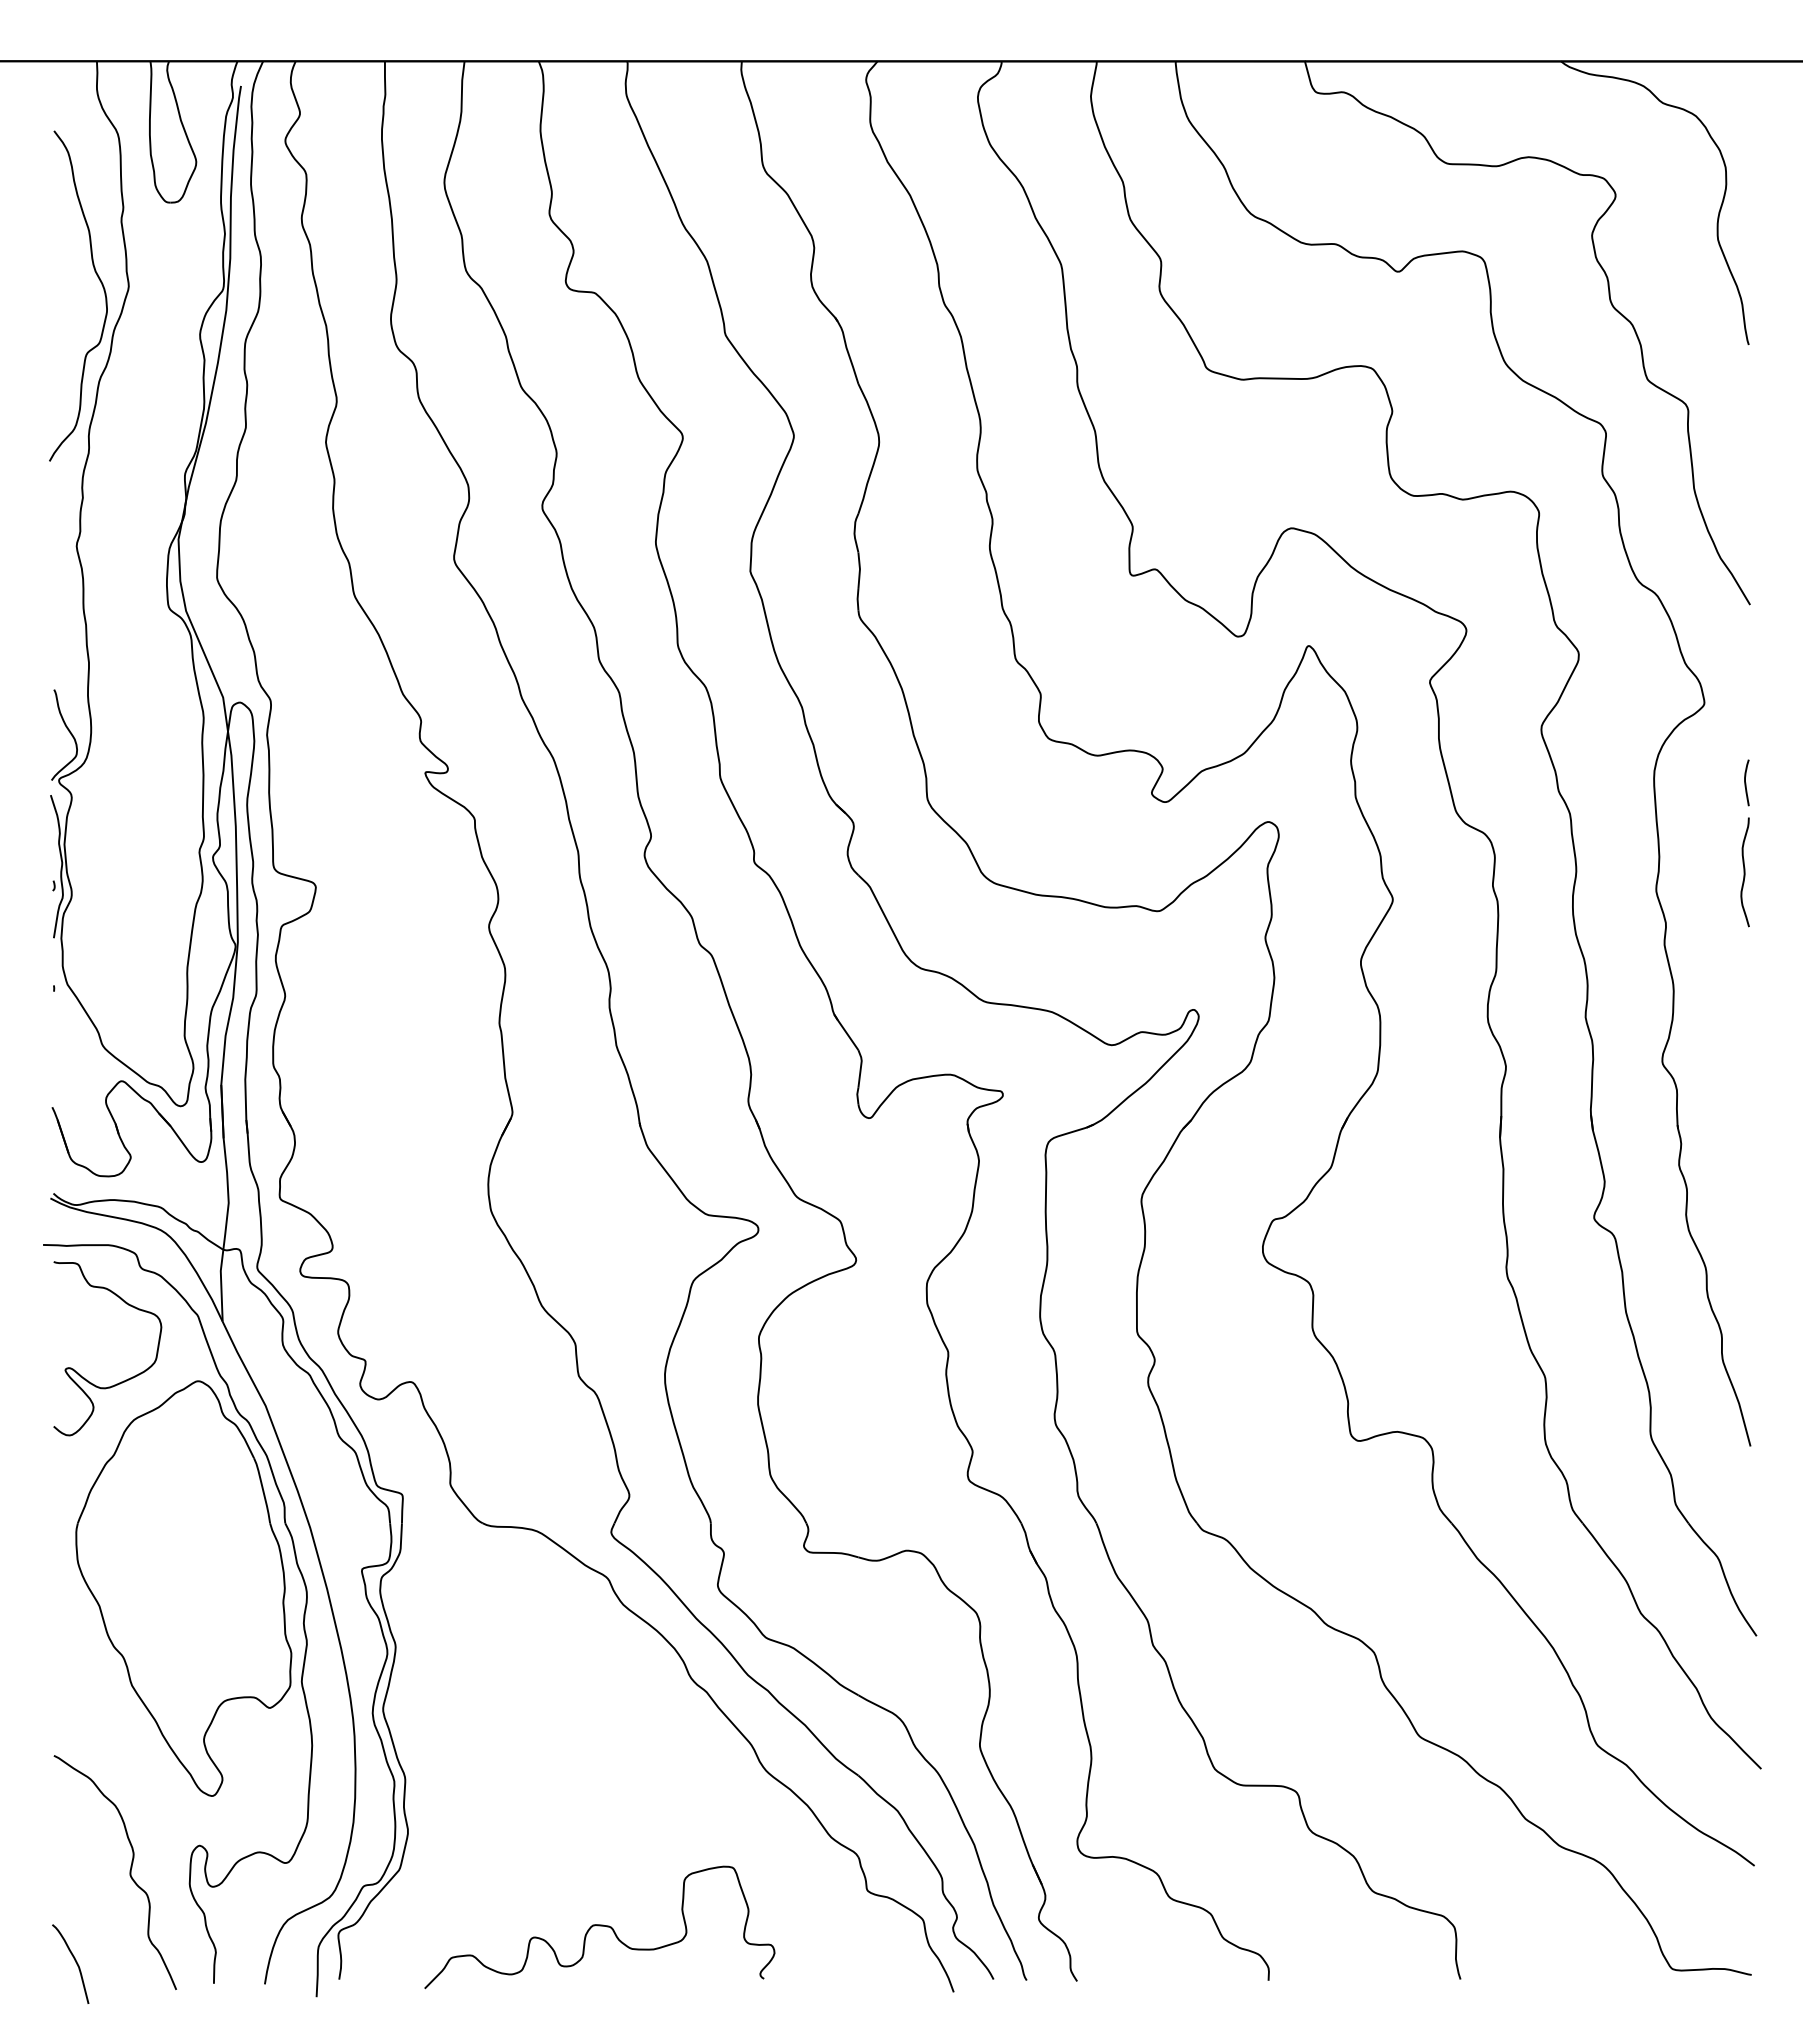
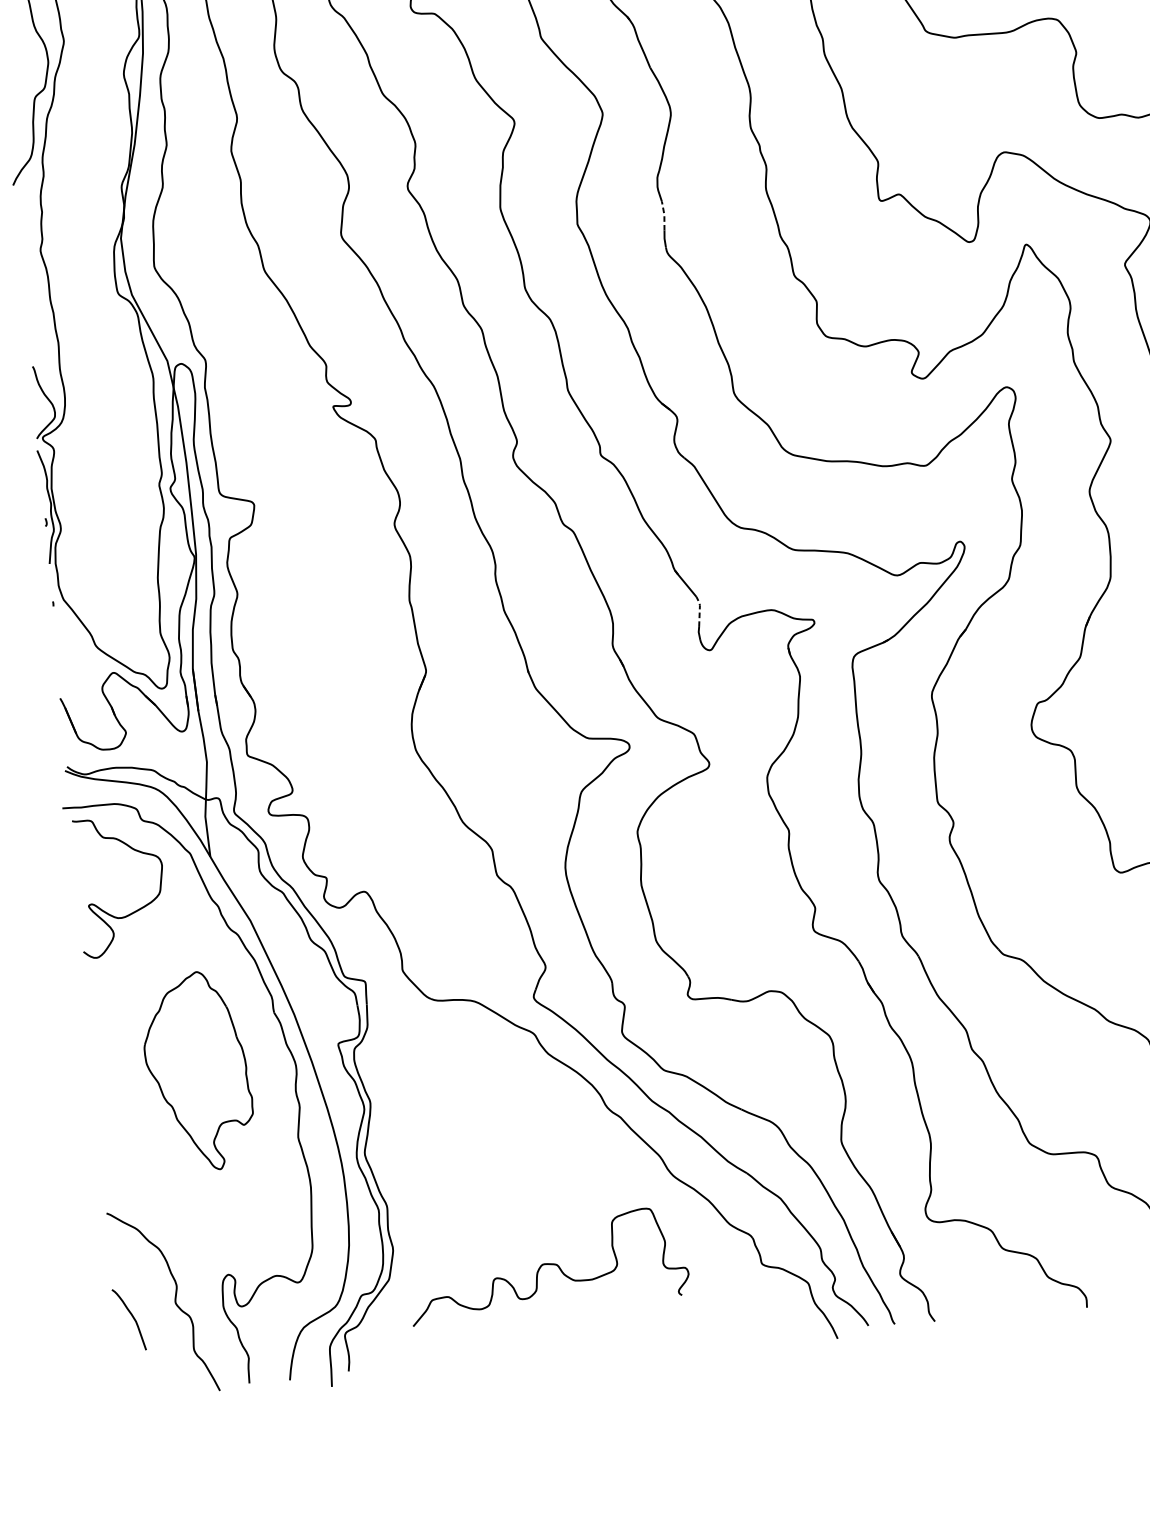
line: (859, 570) -> (664, 215), solid -> dashed
line: (860, 1067) -> (699, 610), solid -> dashed
part: (183, 1588) -> (197, 1071), size x0.6
curve: (599, 1926) -> (547, 1265), moved
curve: (74, 1960) -> (132, 1316), moved

